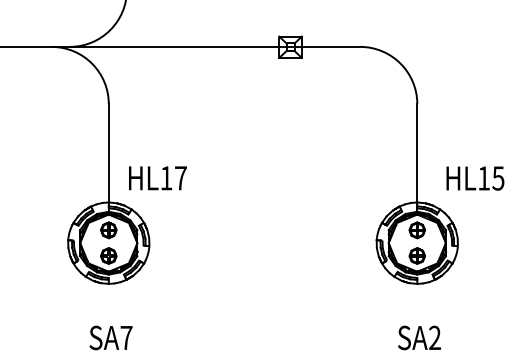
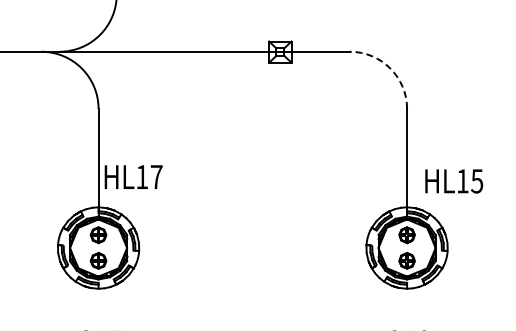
arc: (400, 63) -> (390, 68), solid -> dashed
text: (157, 178) -> (133, 177), moved
text: (475, 178) -> (454, 181), moved

